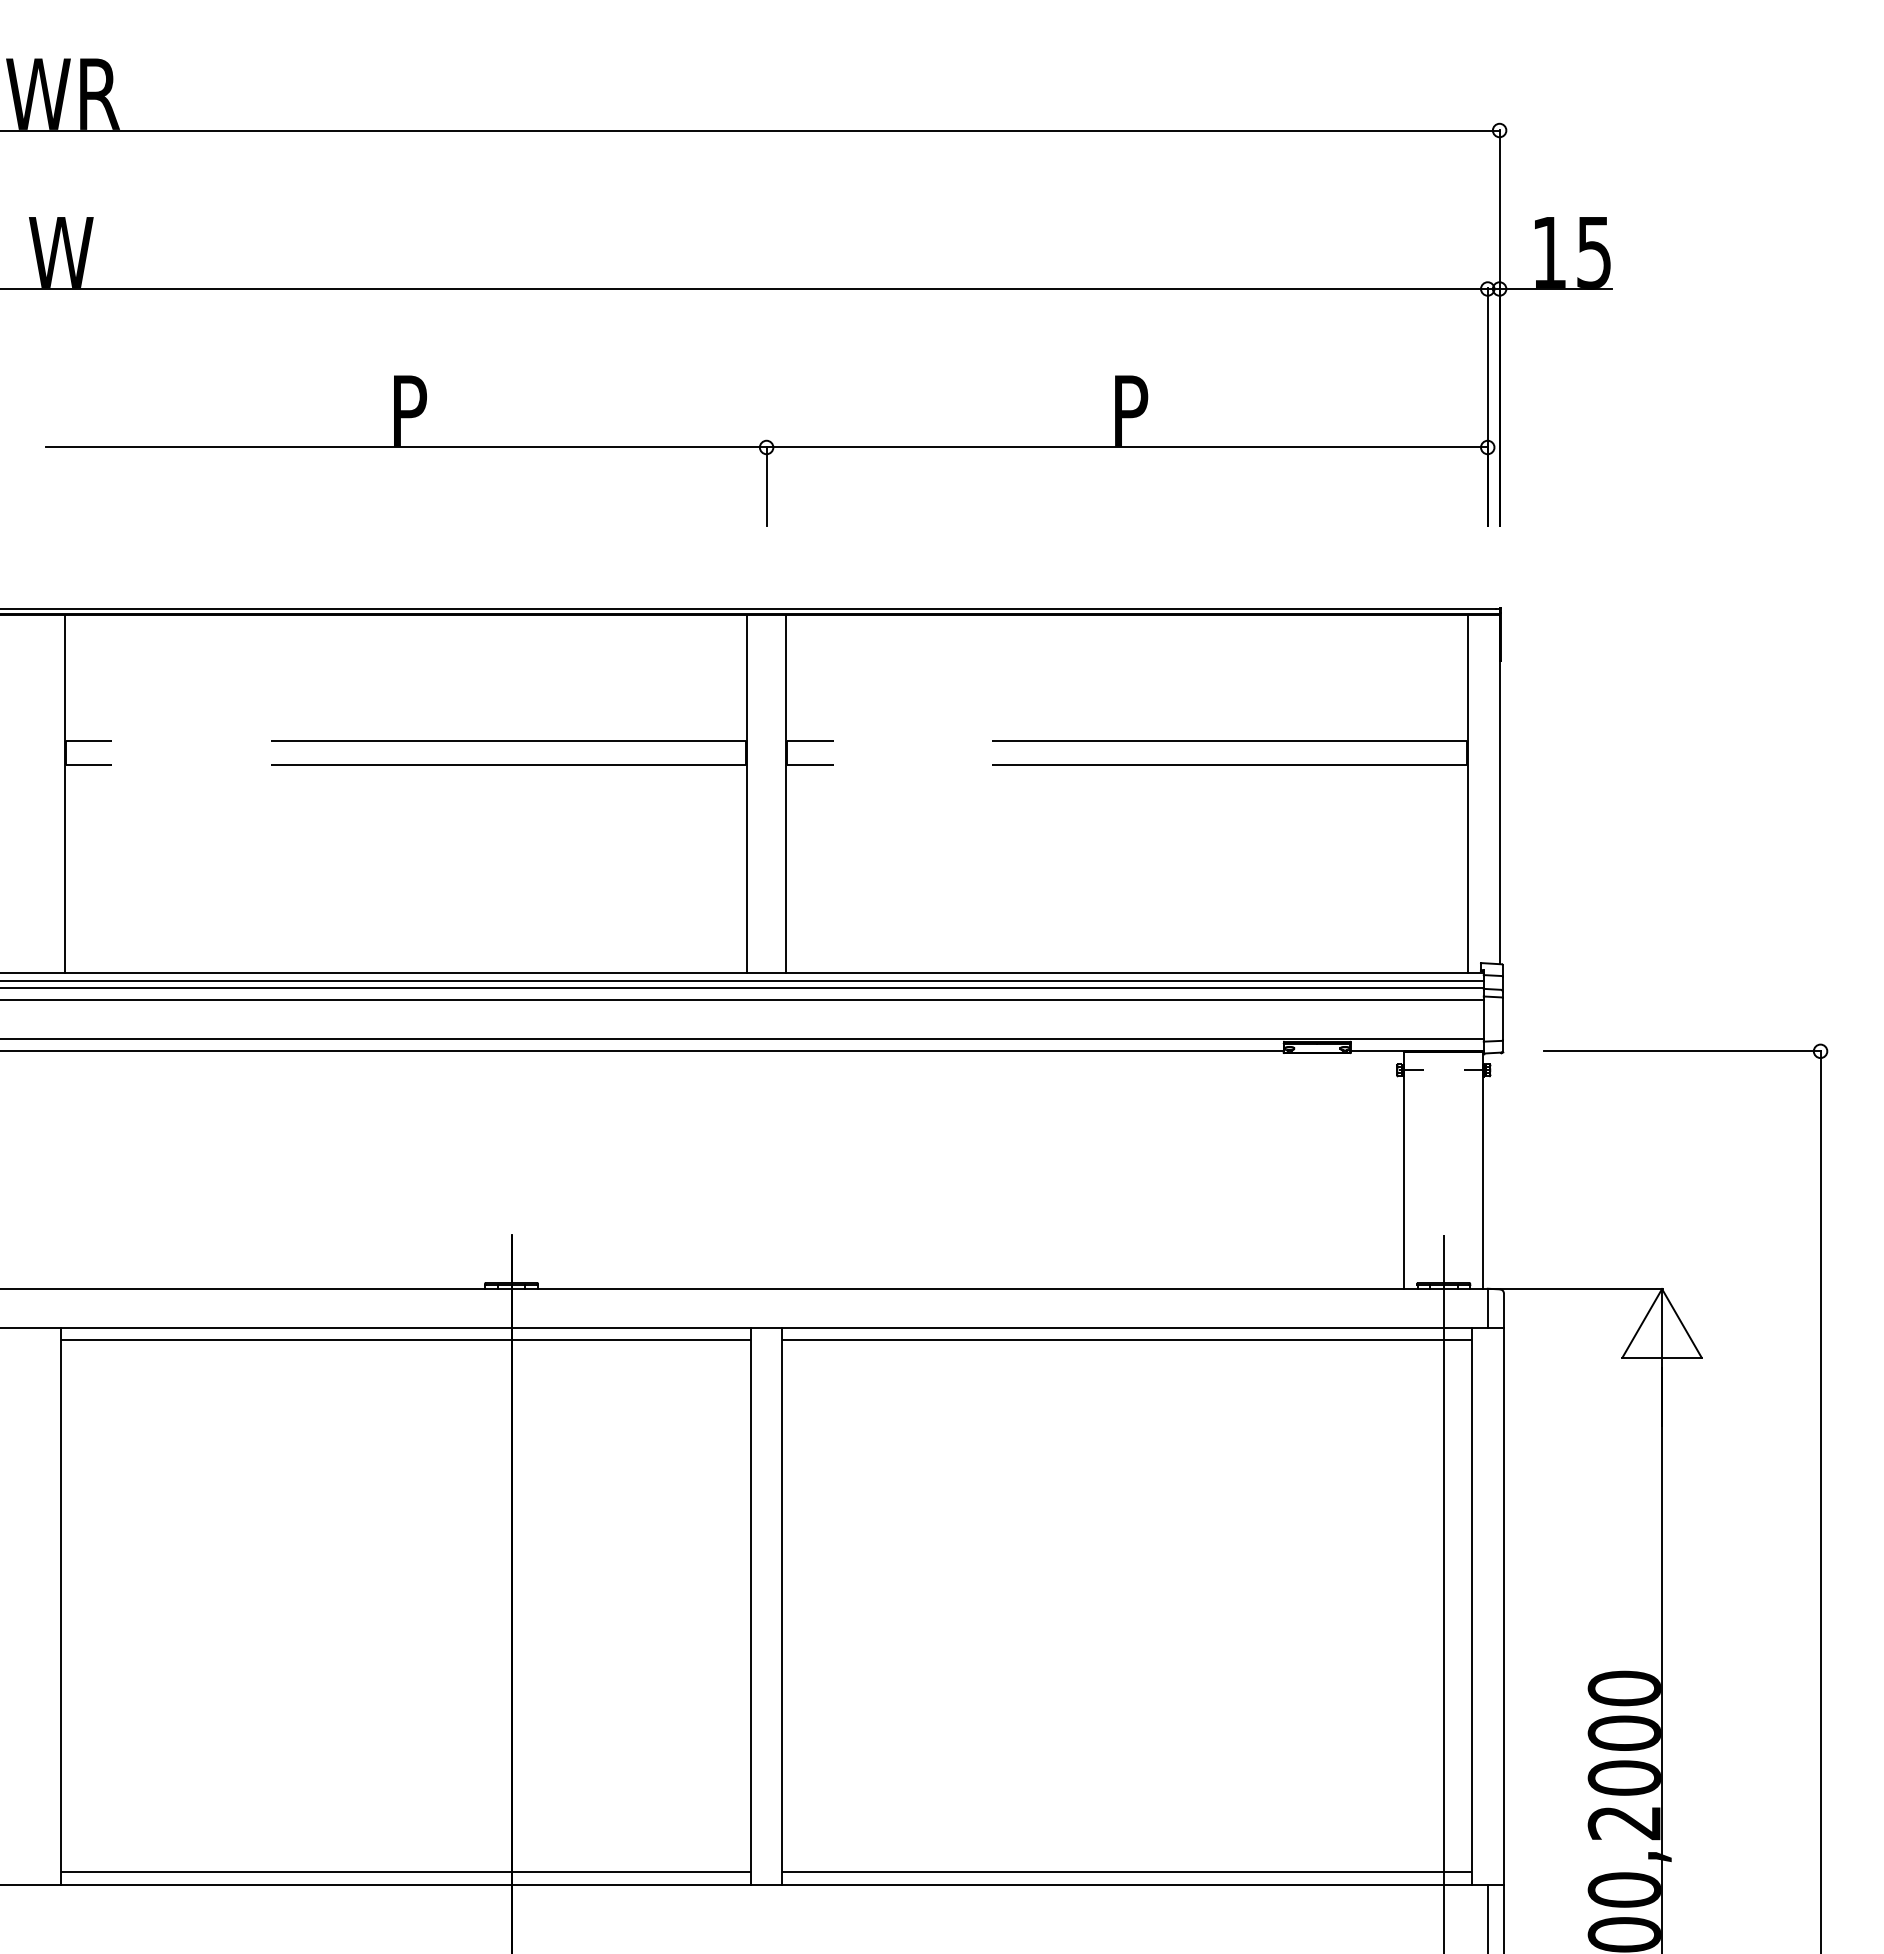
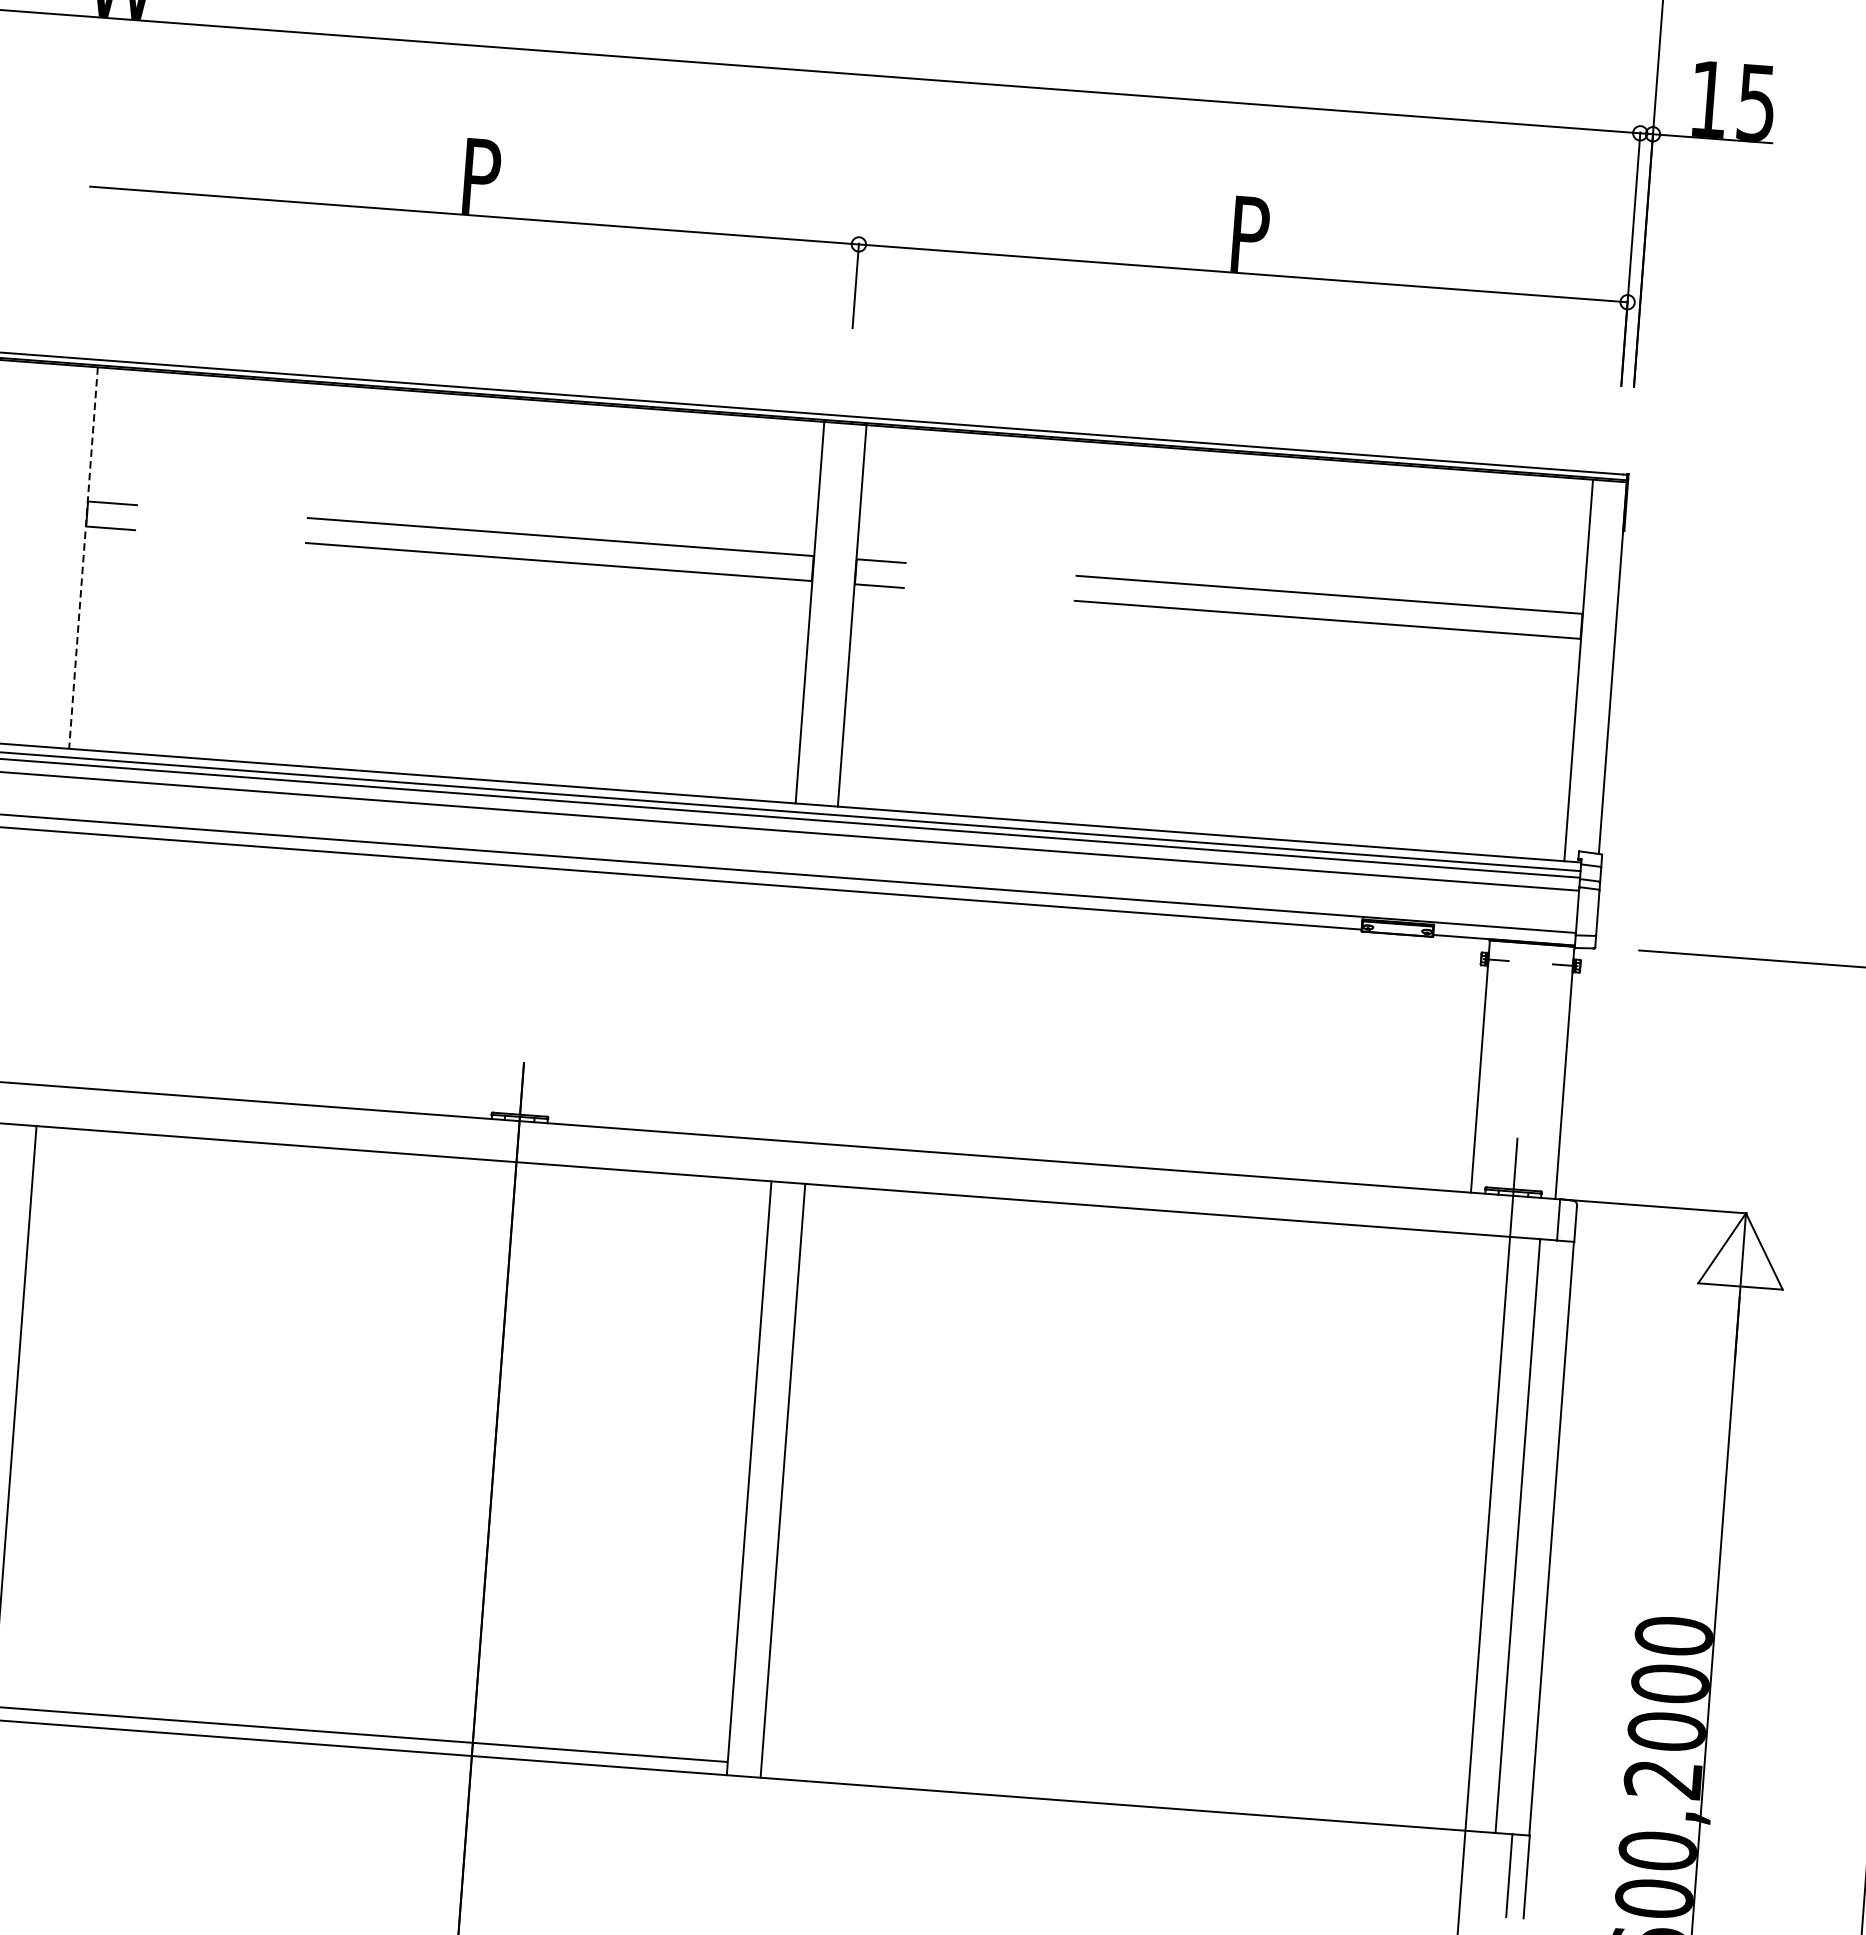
line: (65, 794) -> (83, 558), solid -> dashed
line: (405, 1339) -> (402, 1166), removed
line: (1126, 1339) -> (1171, 1224), removed
line: (1126, 1872) -> (1128, 1792), removed

